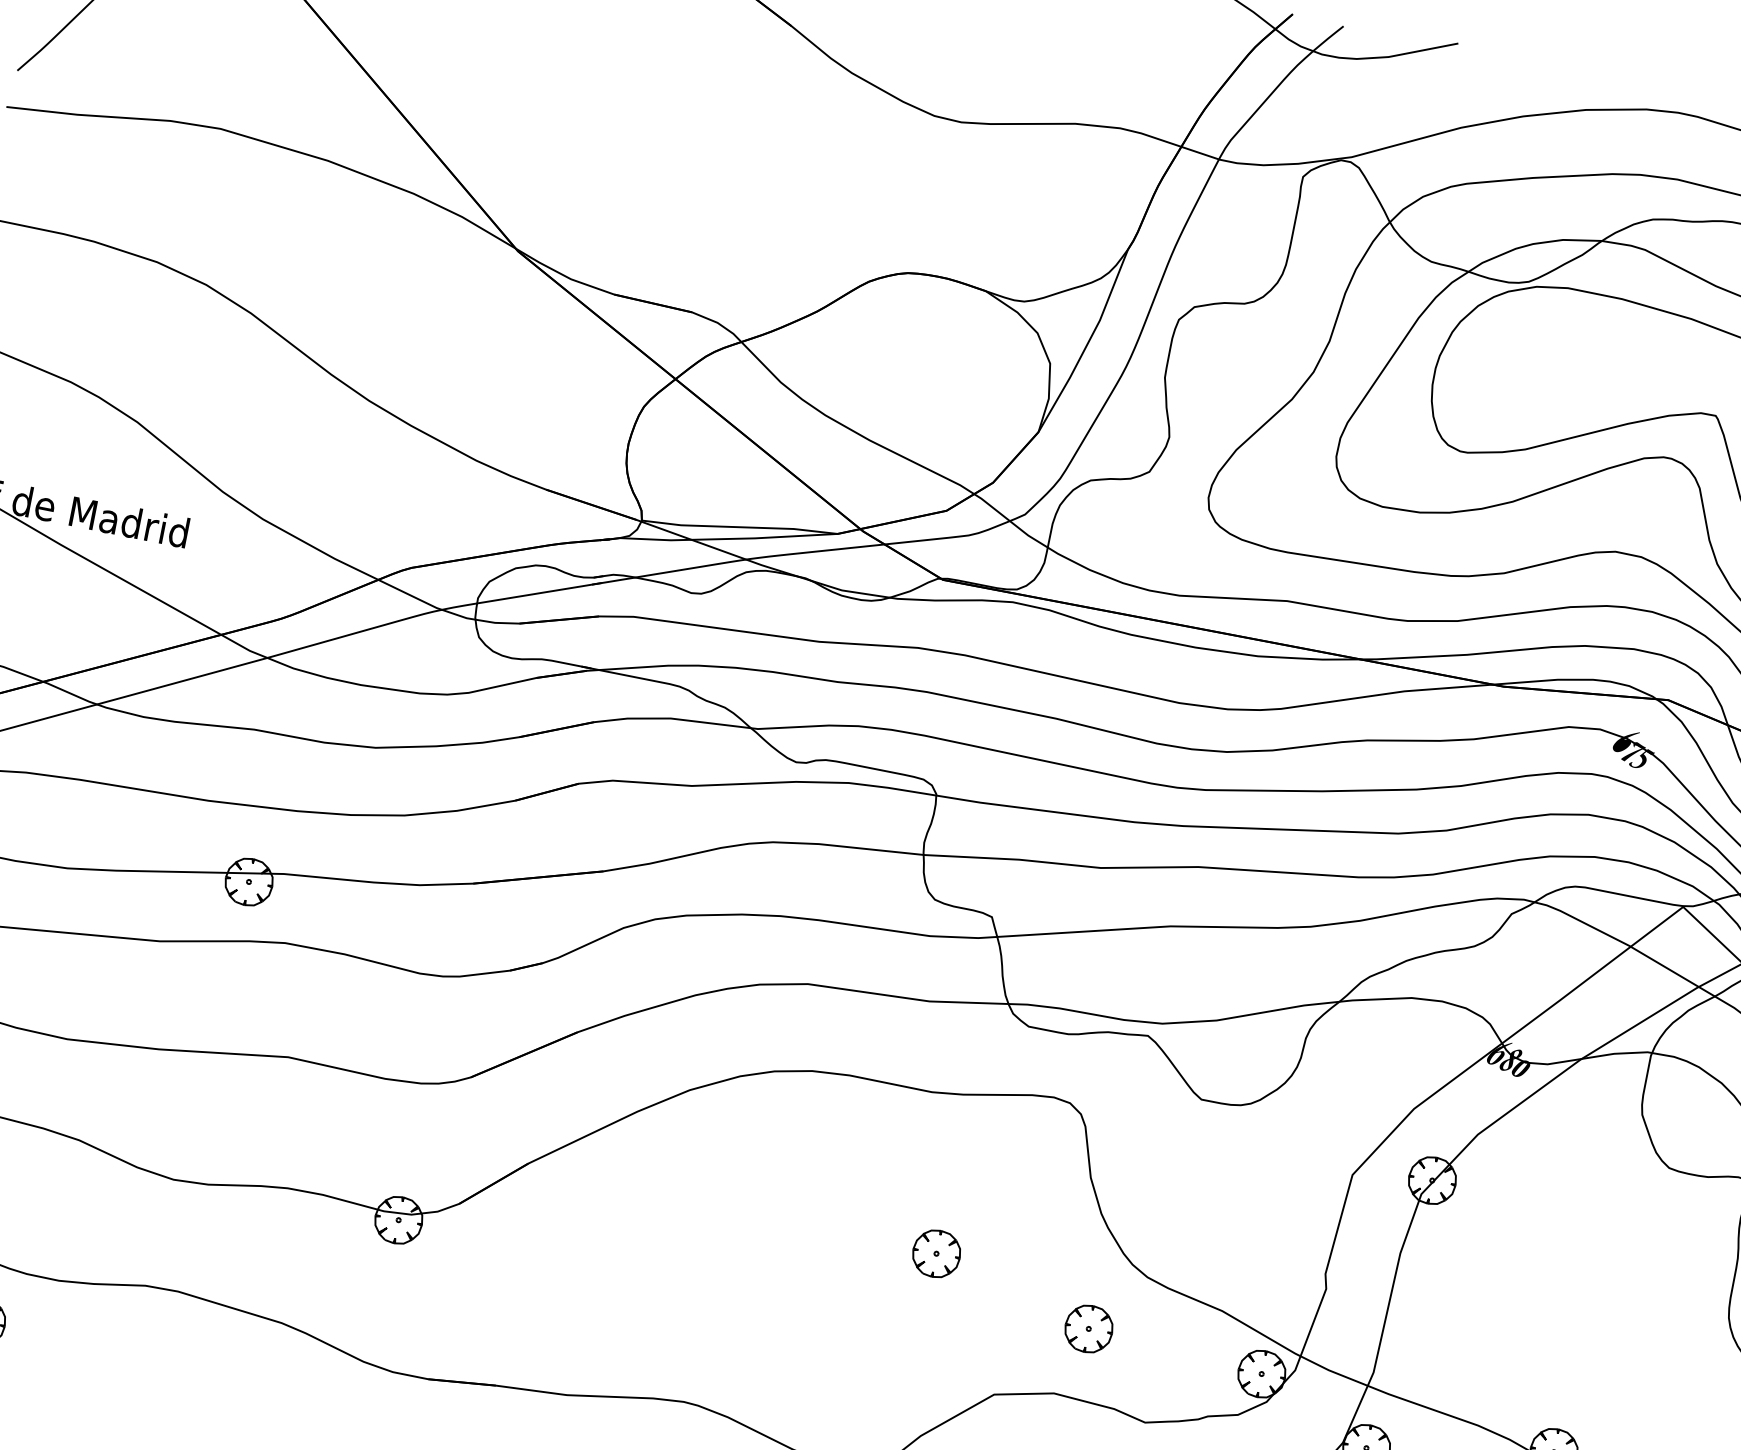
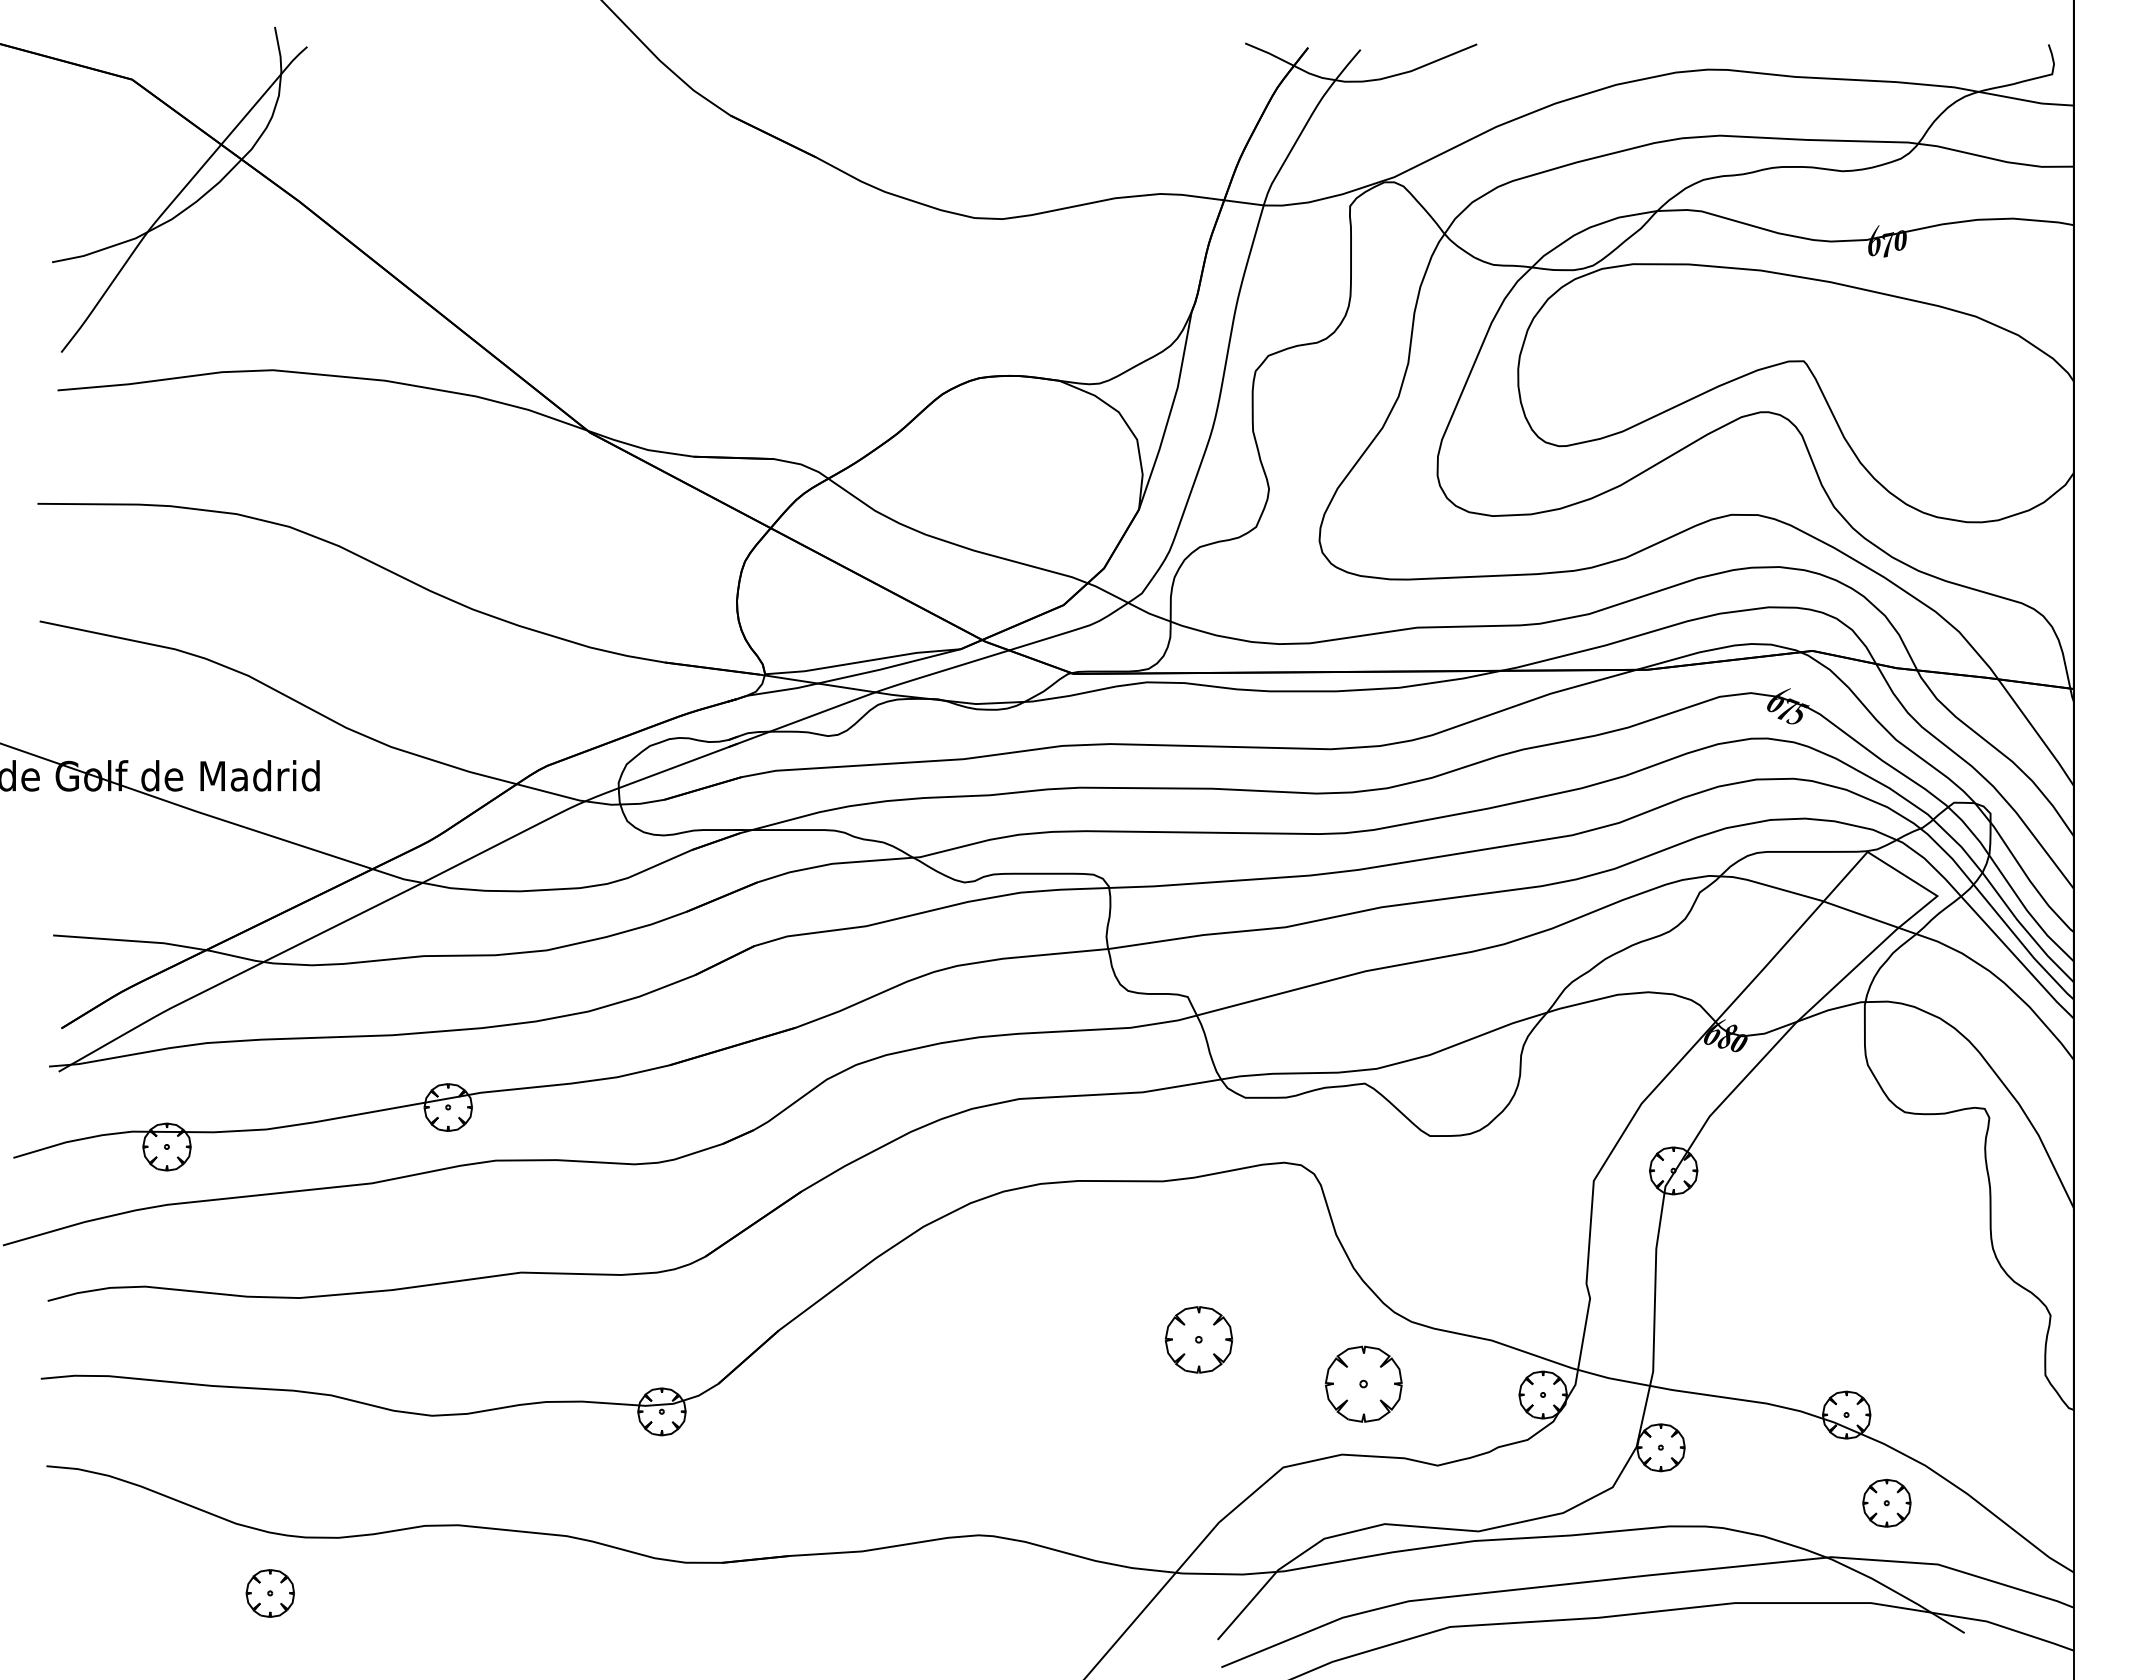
part: (936, 1253) -> (1198, 1339), size x1.4
part: (1088, 1329) -> (1363, 1384), size x1.6

